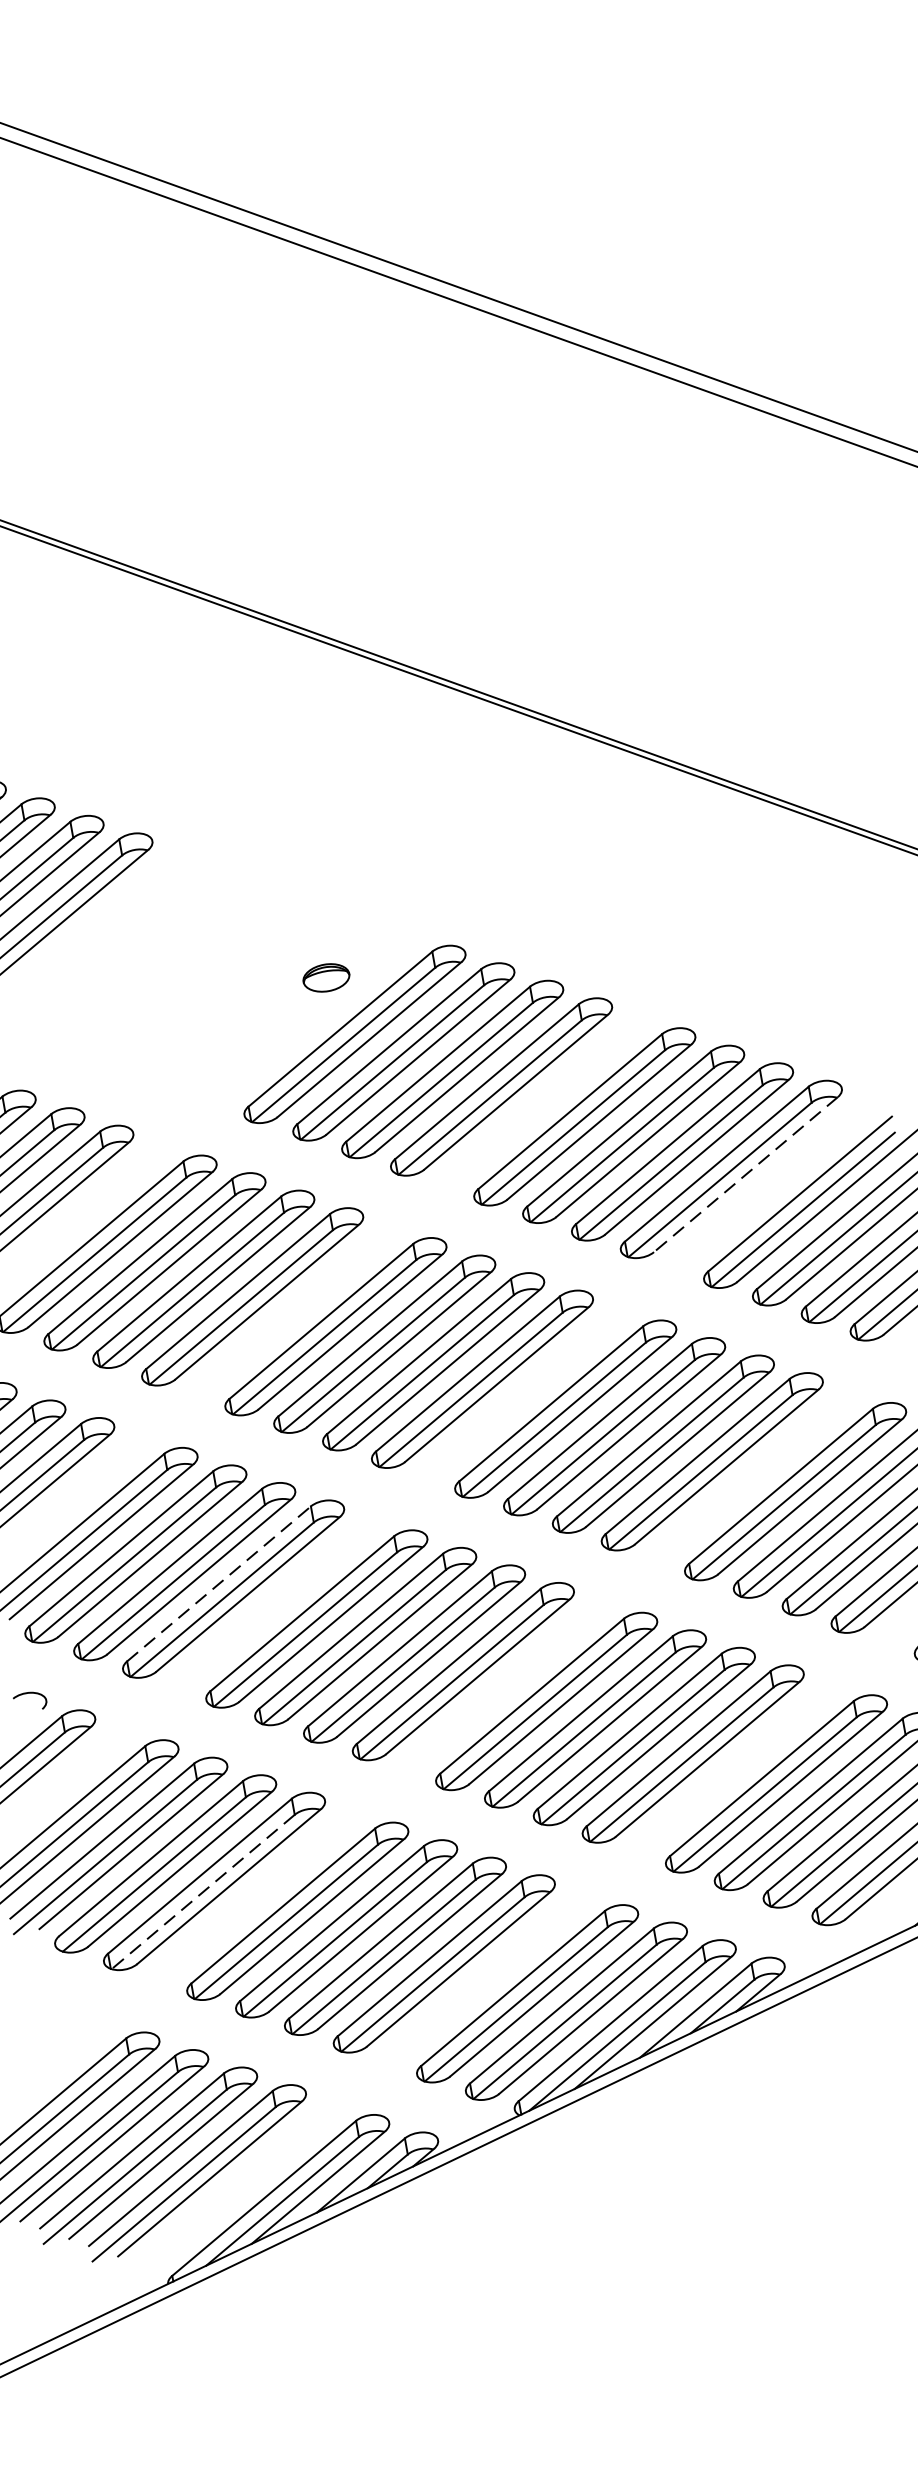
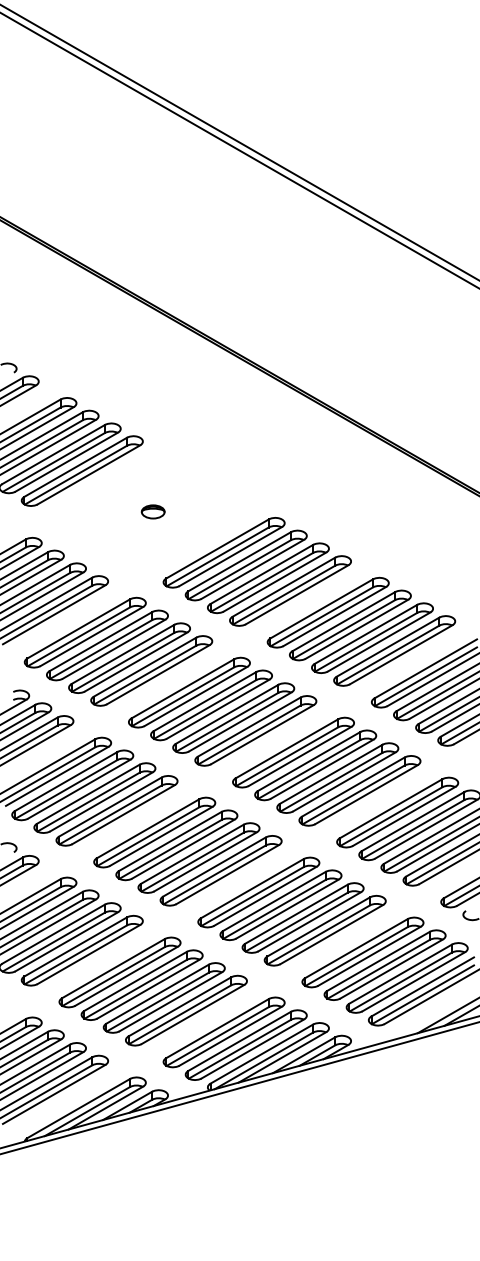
part: (324, 977) -> (152, 511), moved
line: (744, 1176) -> (400, 655), dashed -> solid
line: (218, 1582) -> (110, 806), dashed -> solid
line: (202, 1891) -> (75, 954), dashed -> solid

